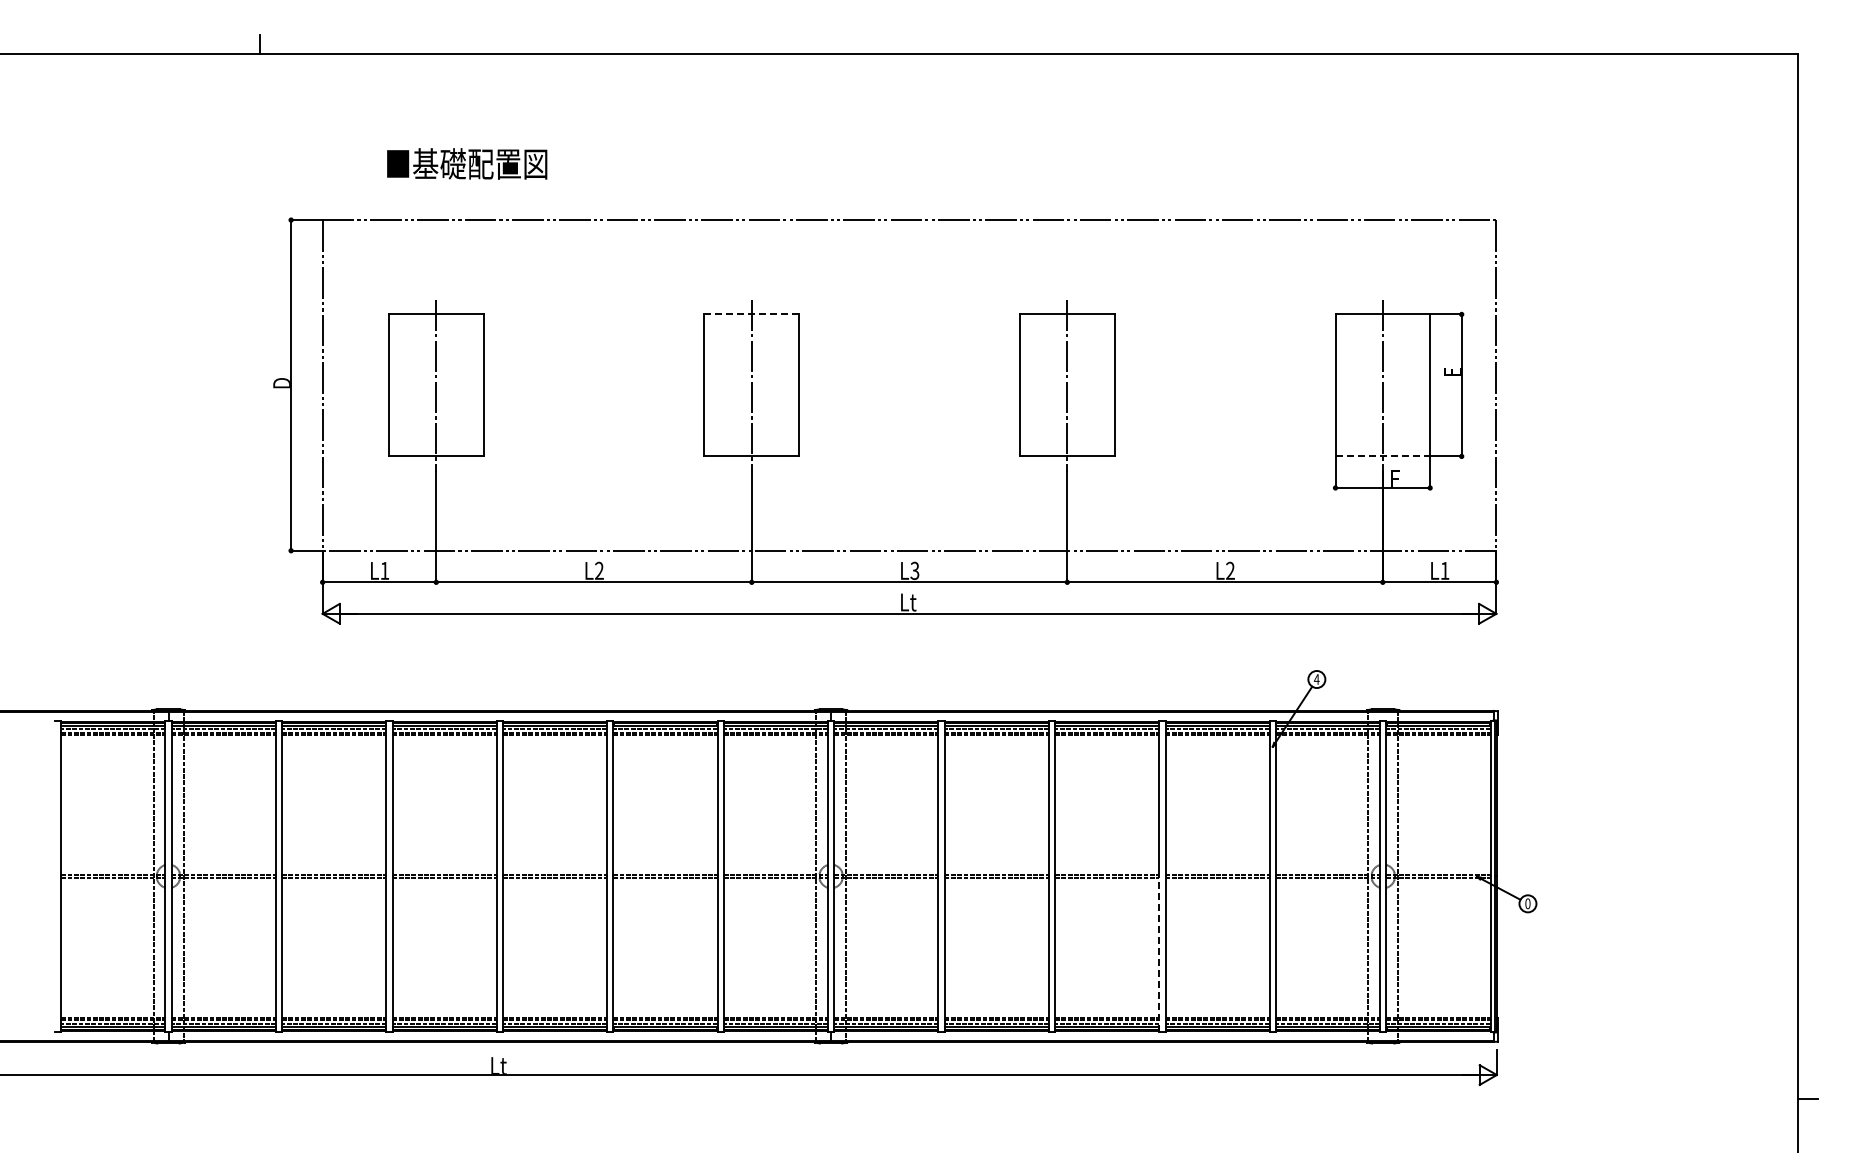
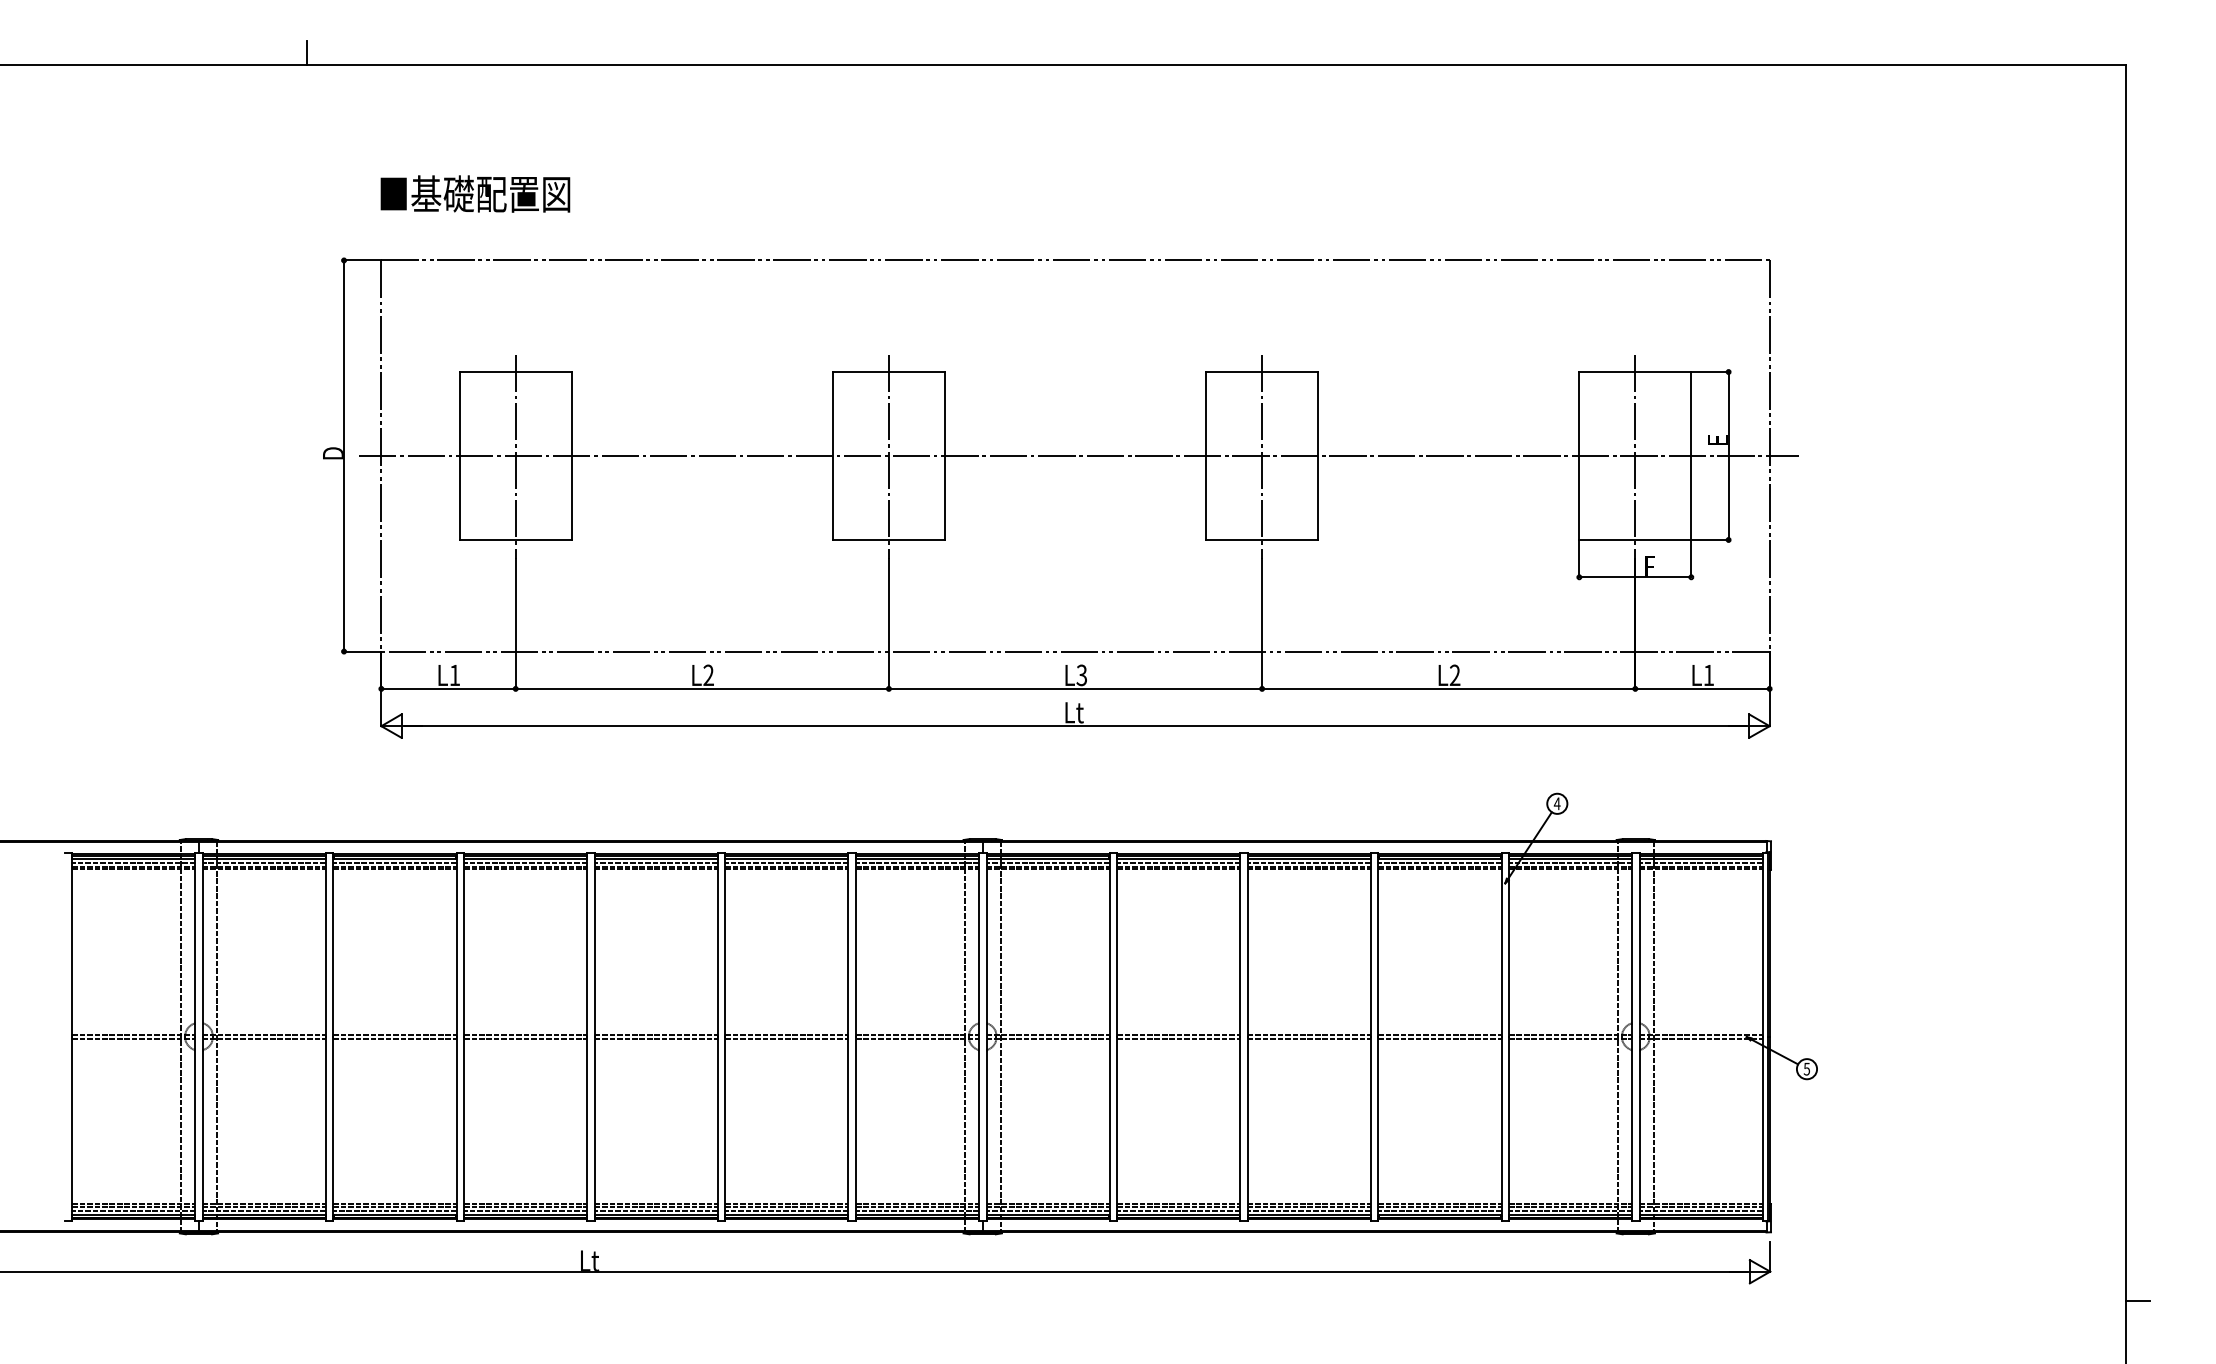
text: (467, 163) -> (475, 193), moved
line: (751, 314) -> (888, 372), dashed -> solid
line: (912, 385) -> (1079, 456), added
line: (1383, 456) -> (1636, 540), dashed -> solid
text: (1527, 903) -> (1806, 1068), 0 -> 5
line: (1159, 954) -> (1371, 1129), dashed -> solid

